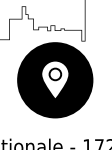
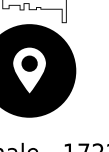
fill: (55, 74) -> (29, 63), added

